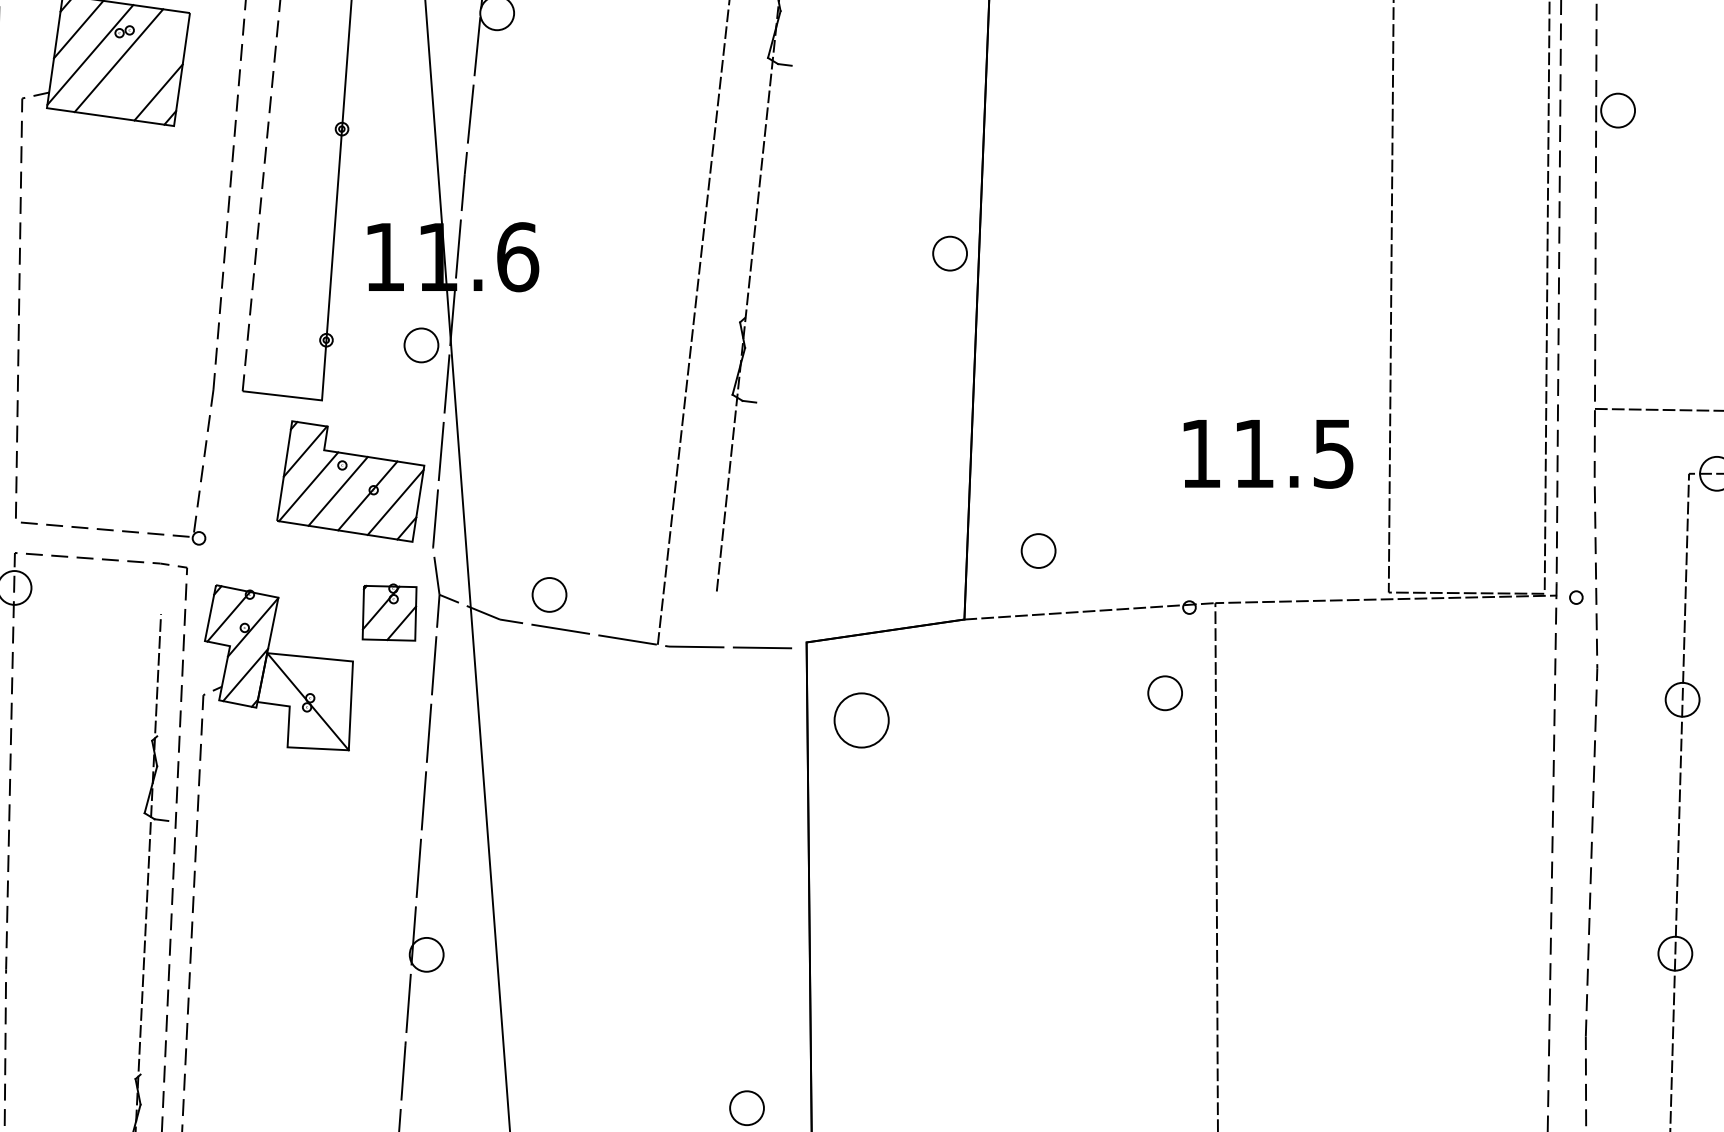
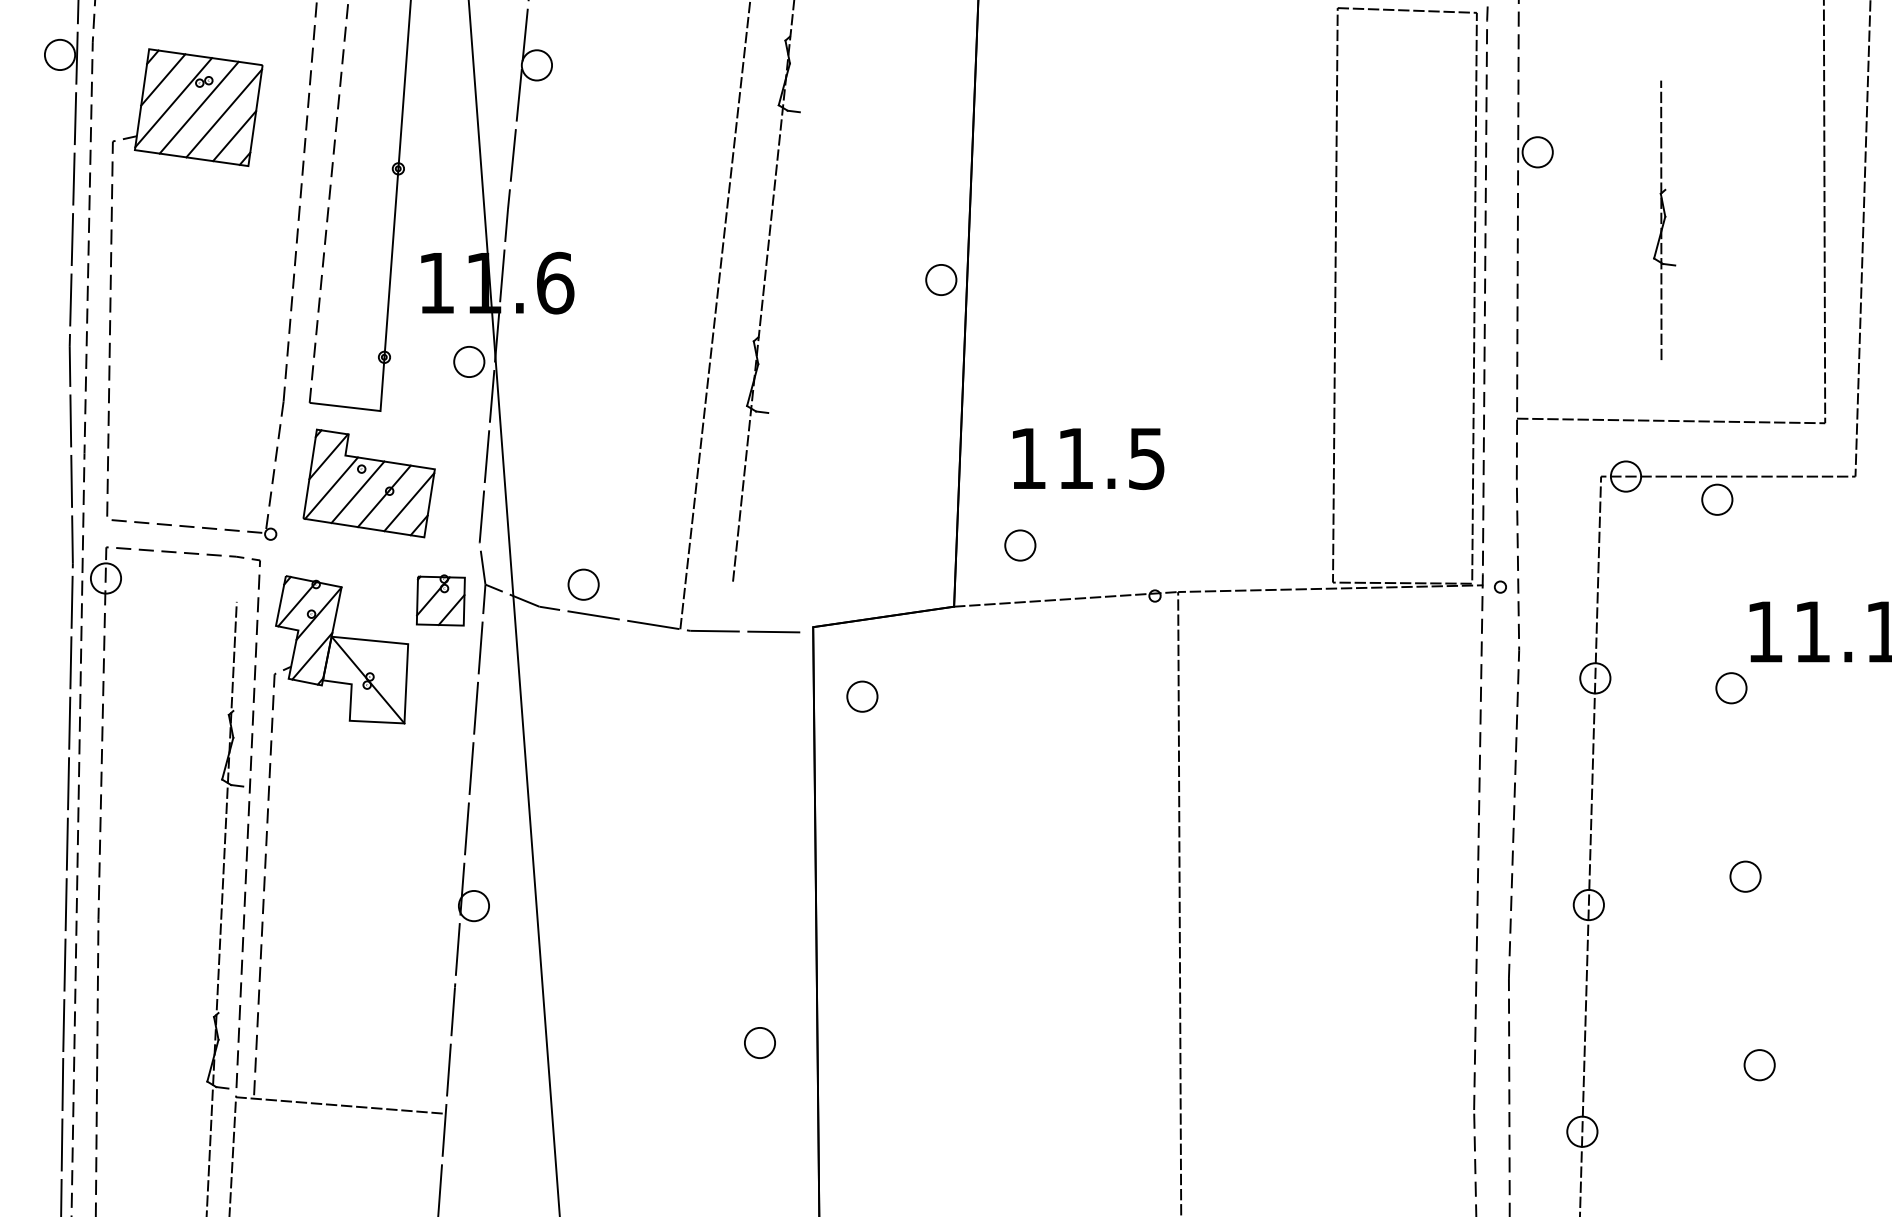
line: (147, 67) -> (224, 113), added
text: (1268, 453) -> (1088, 458), moved
part: (349, 481) -> (368, 483), moved
part: (1165, 693) -> (1133, 672), removed
part: (861, 720) -> (862, 696), size x0.62

